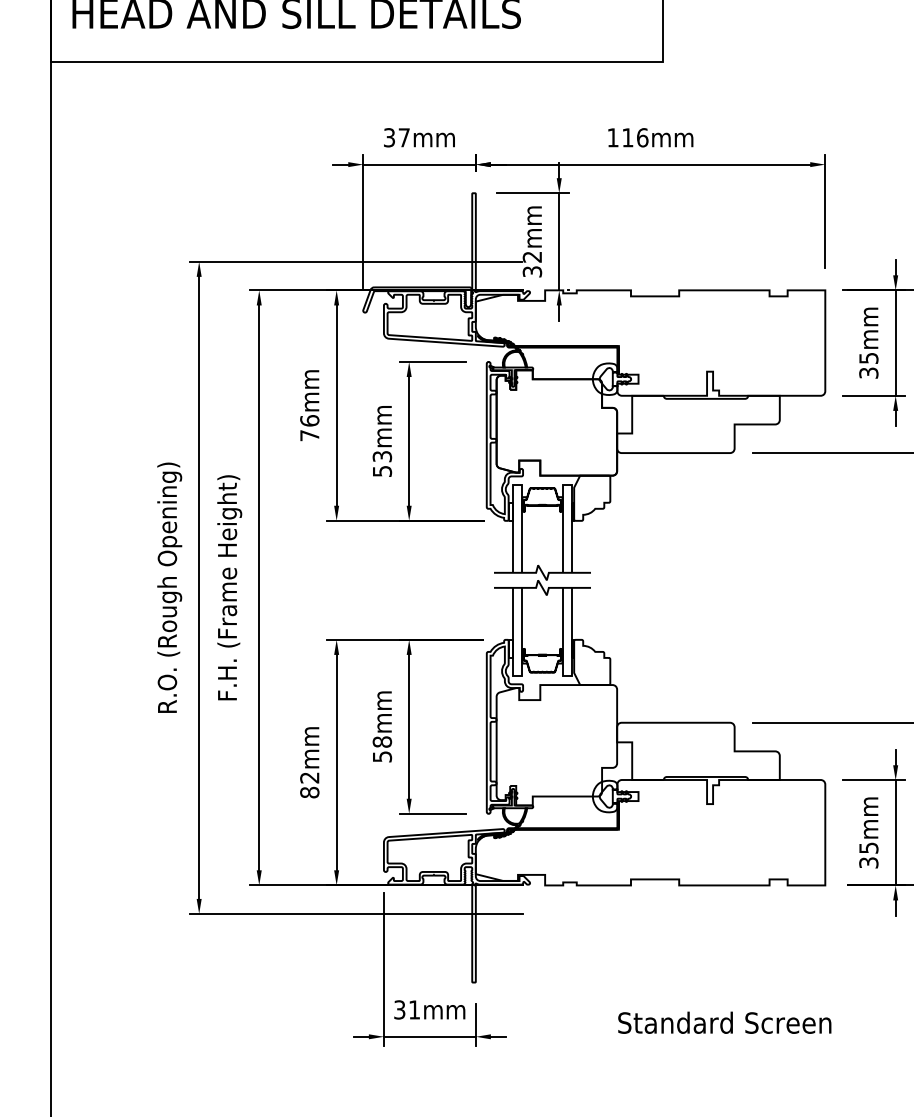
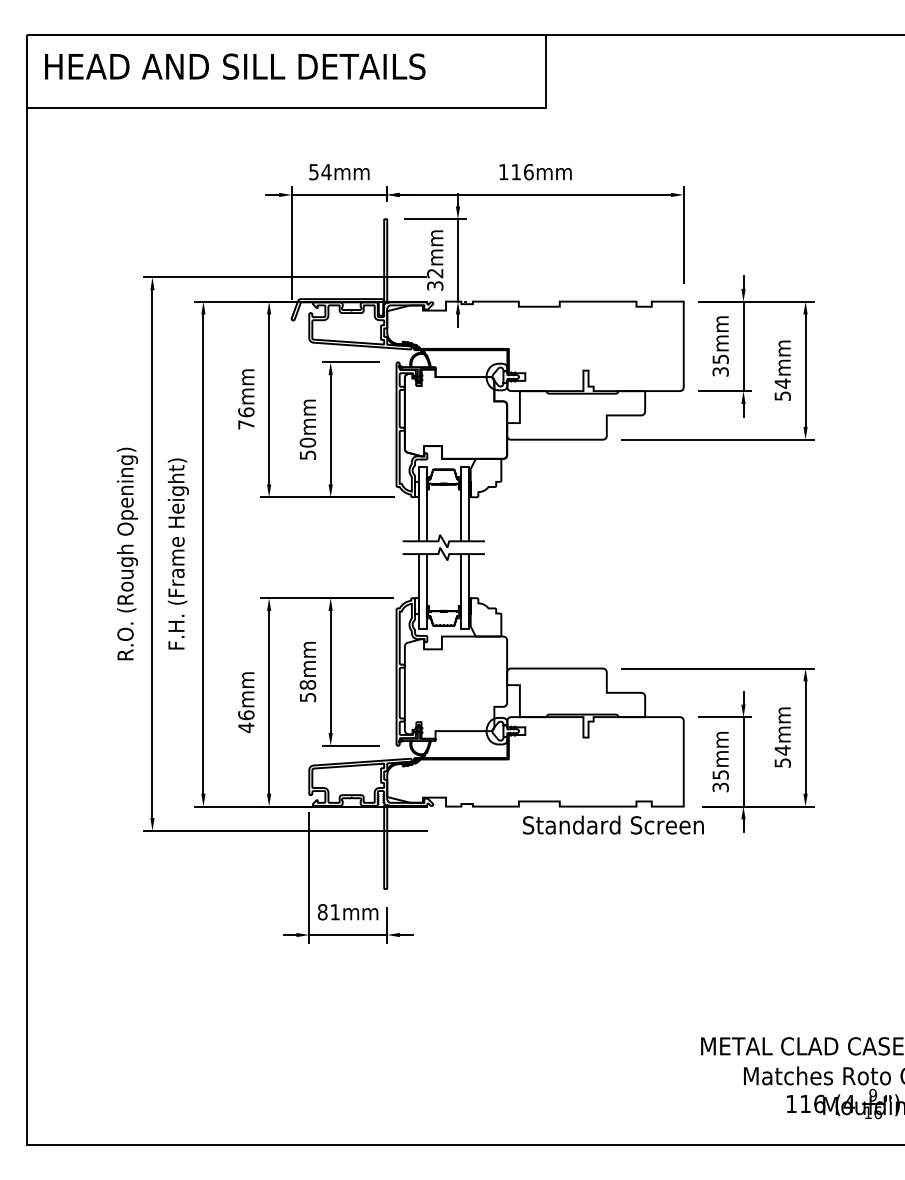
text: (397, 138) -> (320, 172), 37mm -> 54mm
text: (381, 456) -> (307, 442), 53mm -> 50mm
text: (309, 785) -> (246, 721), 82mm -> 46mm
text: (399, 1010) -> (322, 912), 31mm -> 81mm
text: (724, 1022) -> (613, 824), moved

